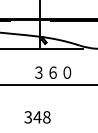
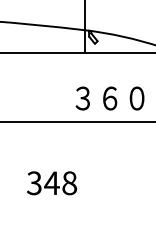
text: (37, 117) -> (51, 183), moved

